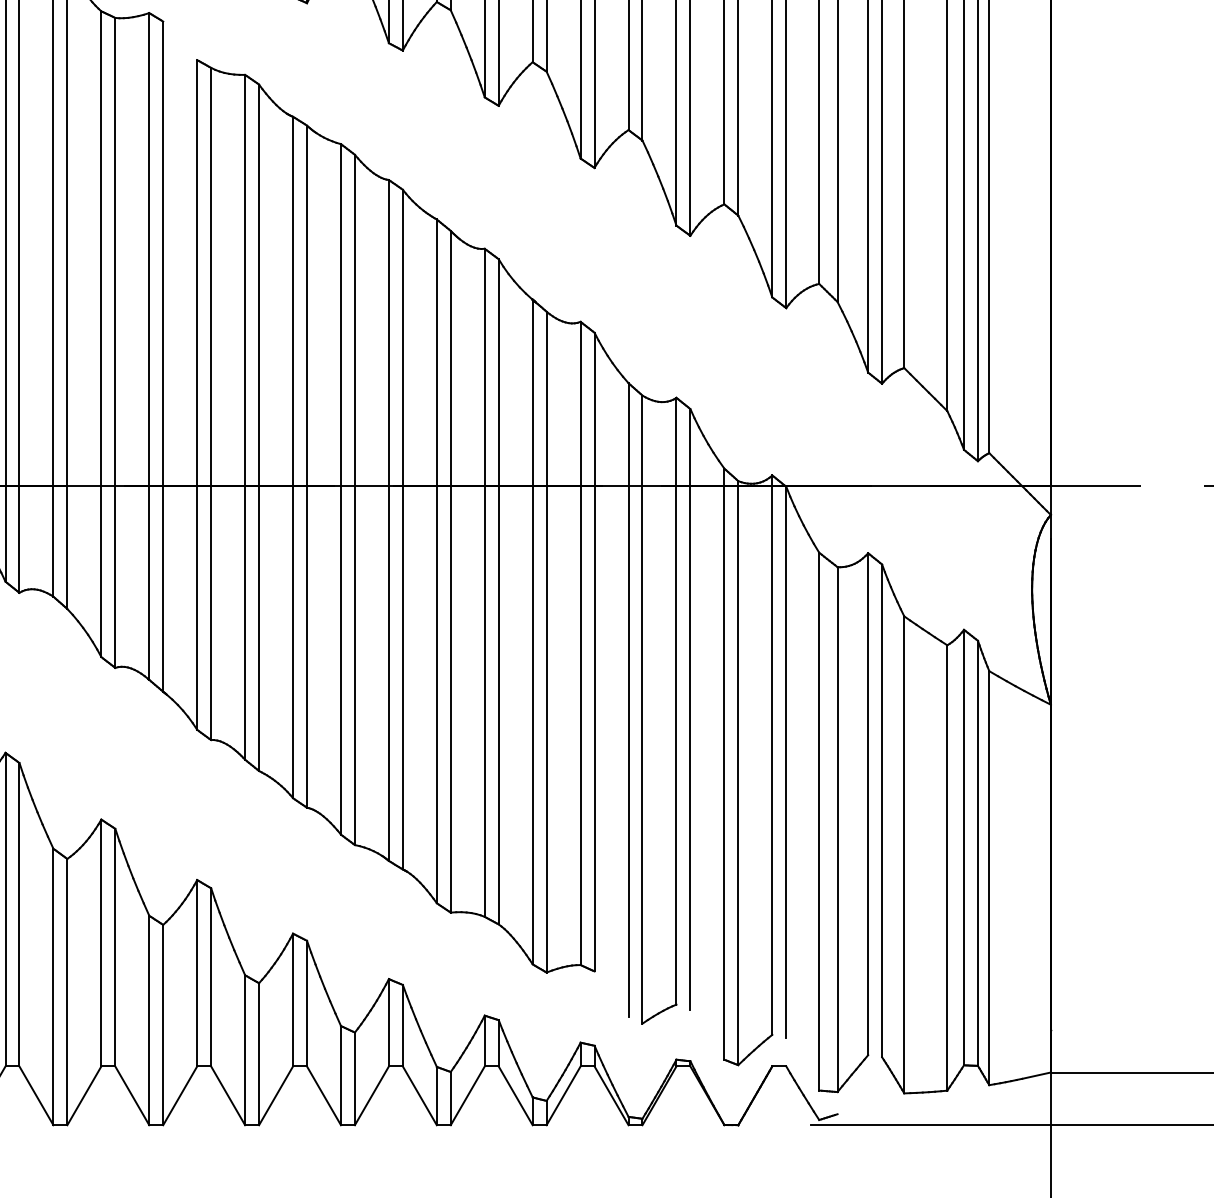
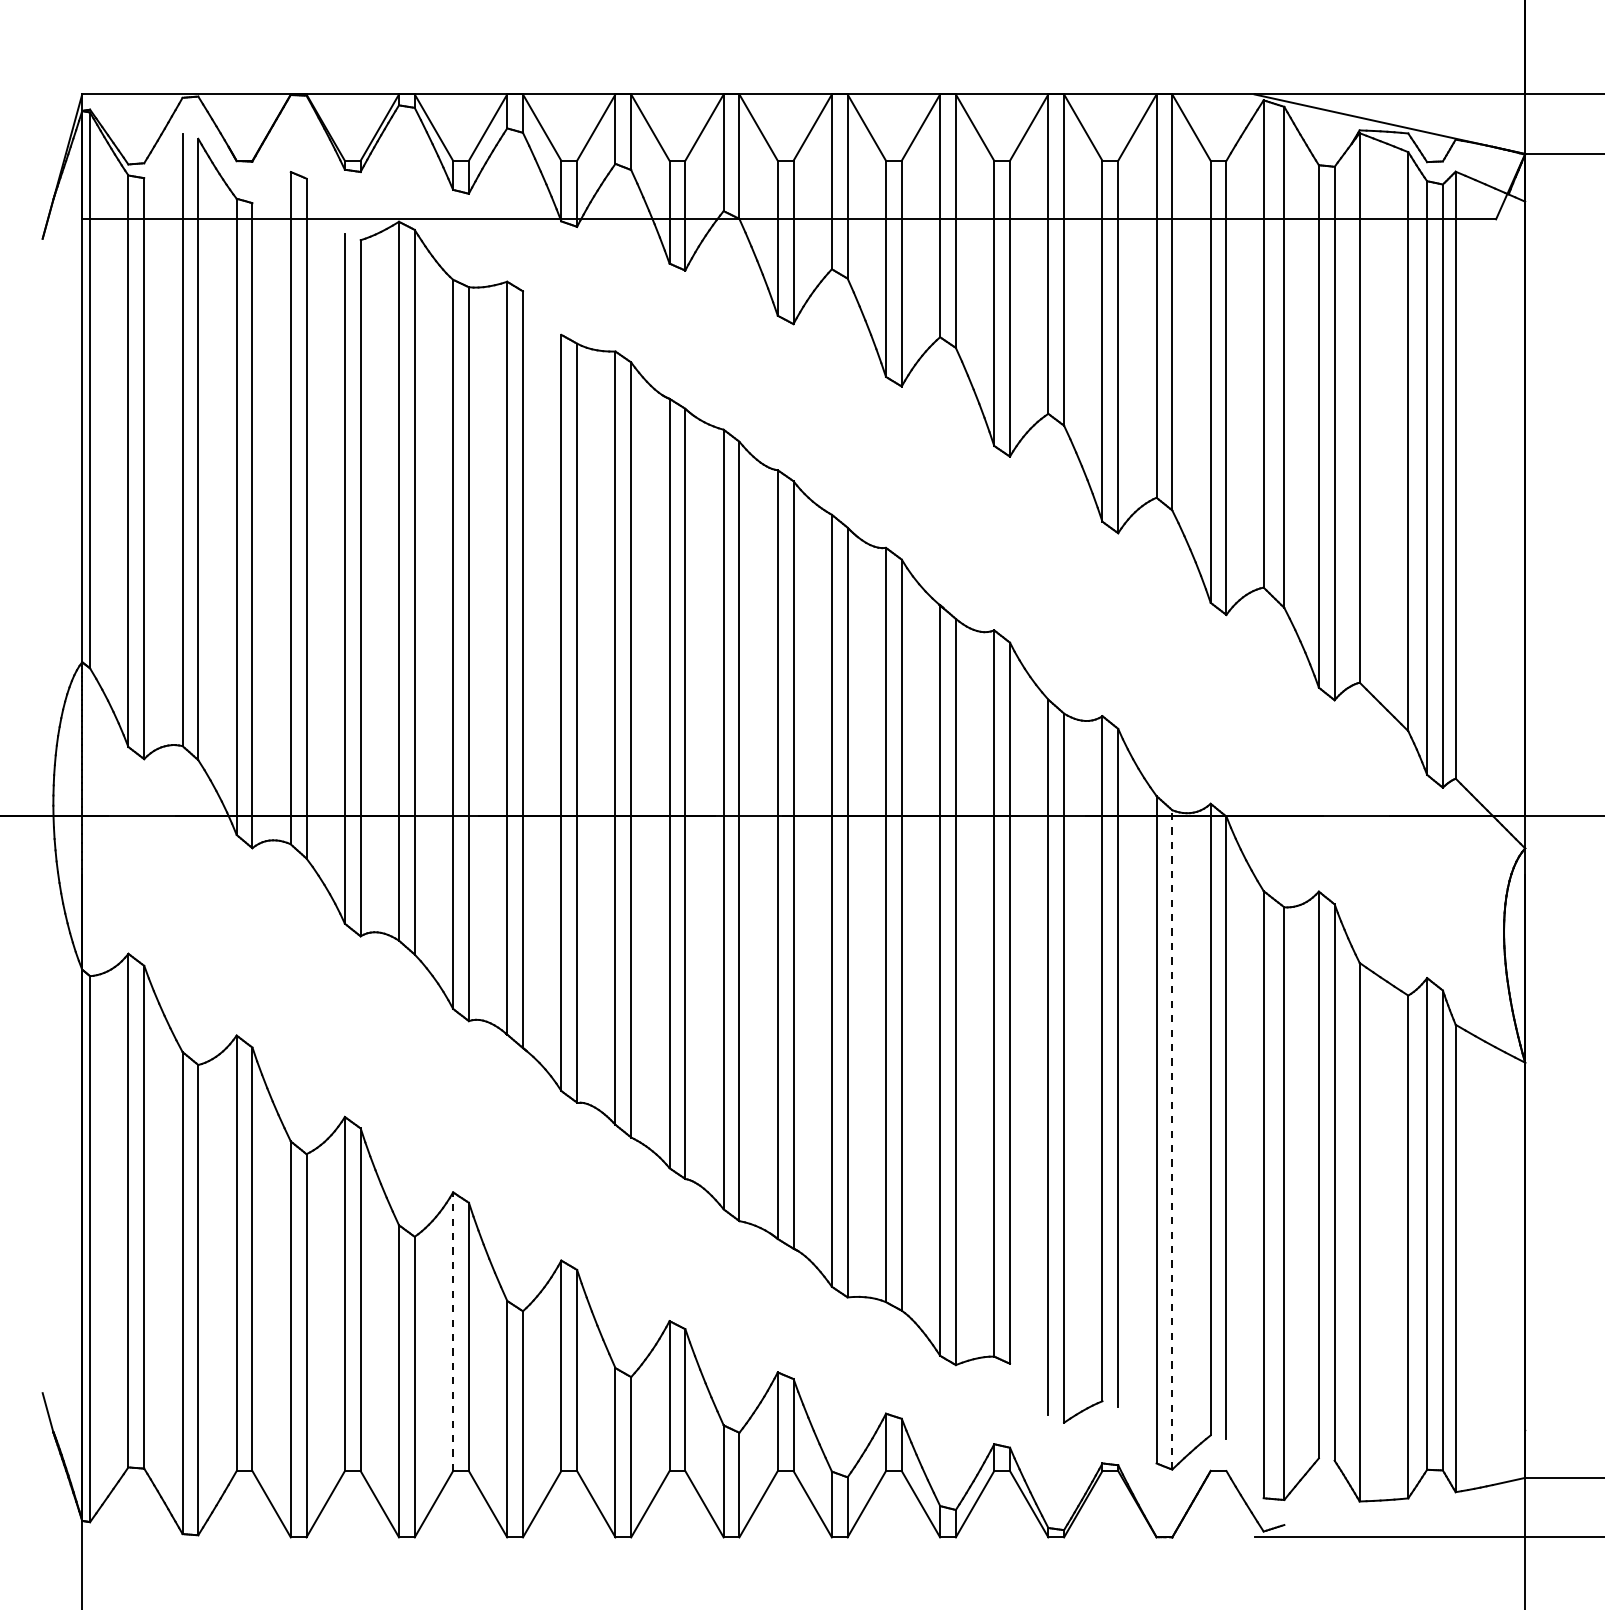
line: (738, 772) -> (1172, 1139), solid -> dashed
line: (101, 942) -> (453, 1331), solid -> dashed

